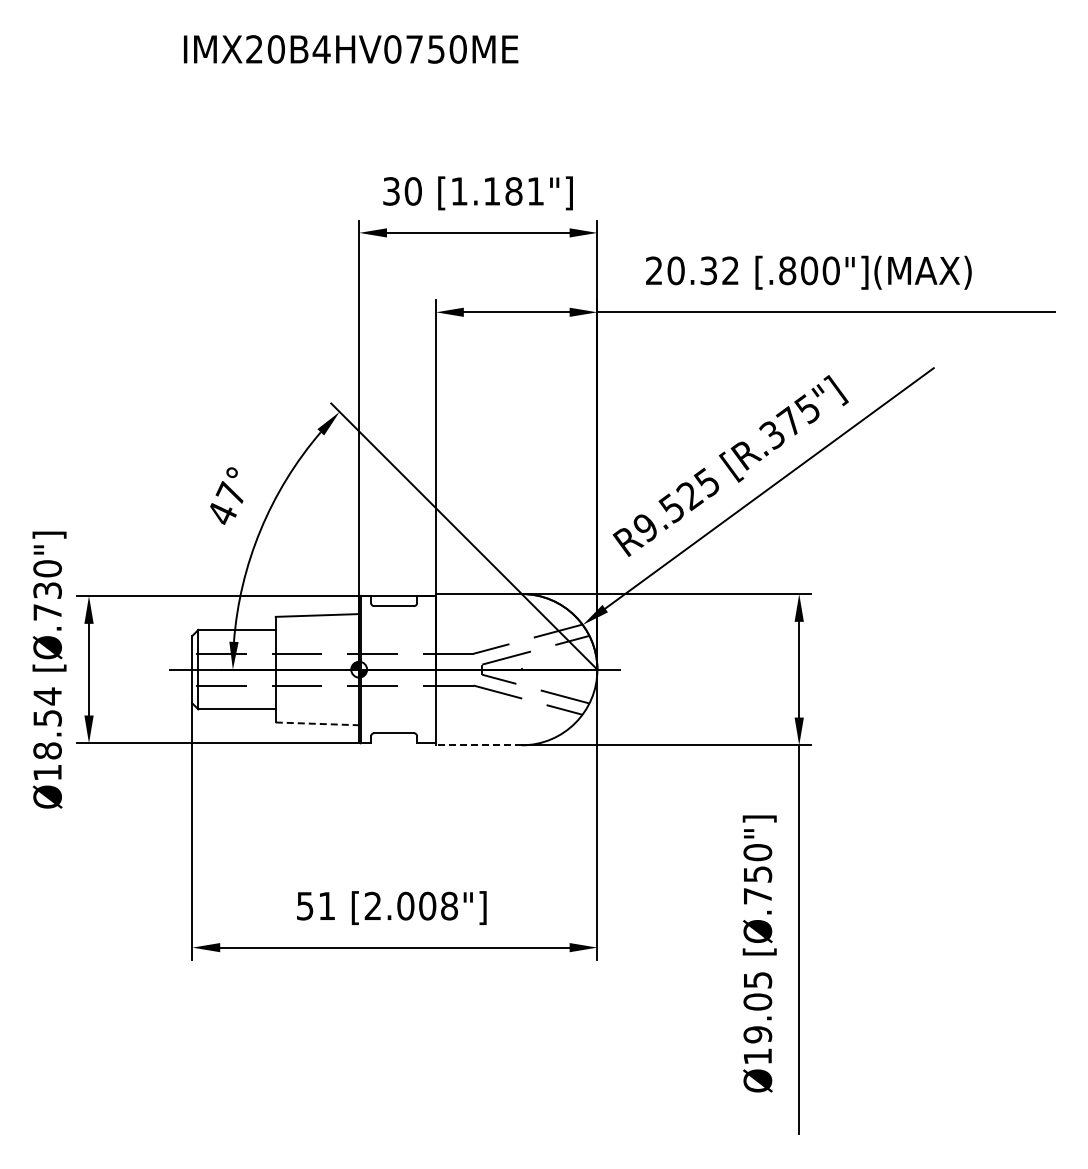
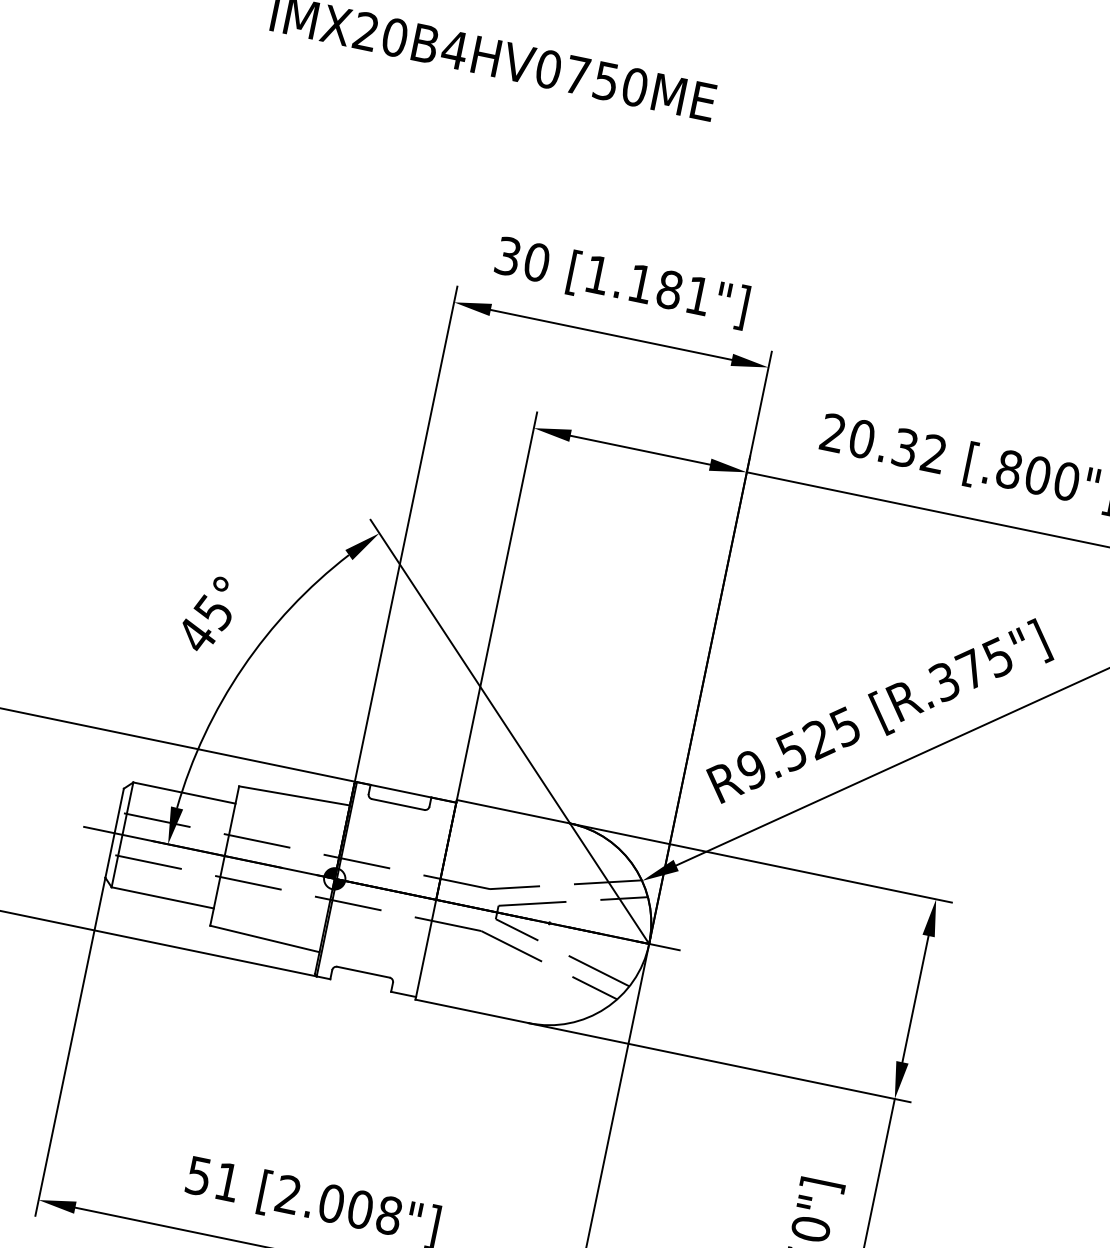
text: (229, 493) -> (211, 610), 47° -> 45°
line: (317, 723) -> (265, 938), dashed -> solid
line: (478, 745) -> (471, 1011), dashed -> solid

